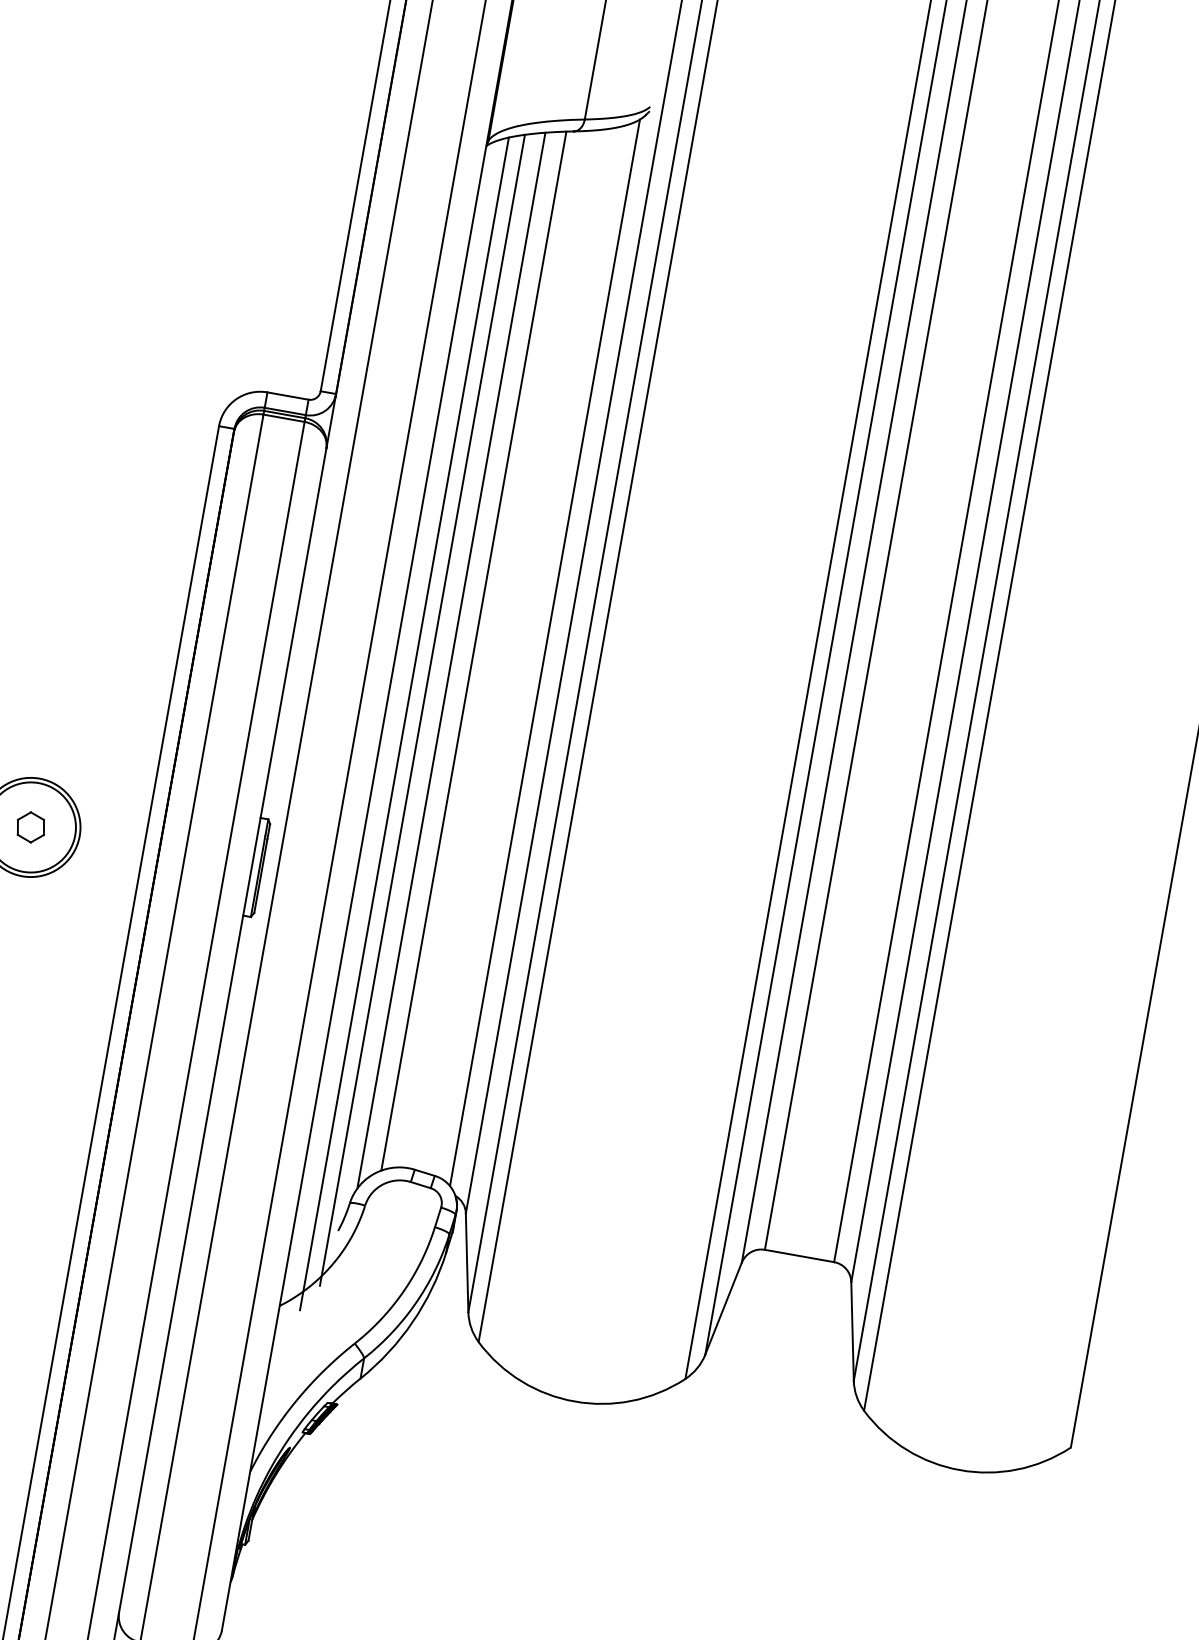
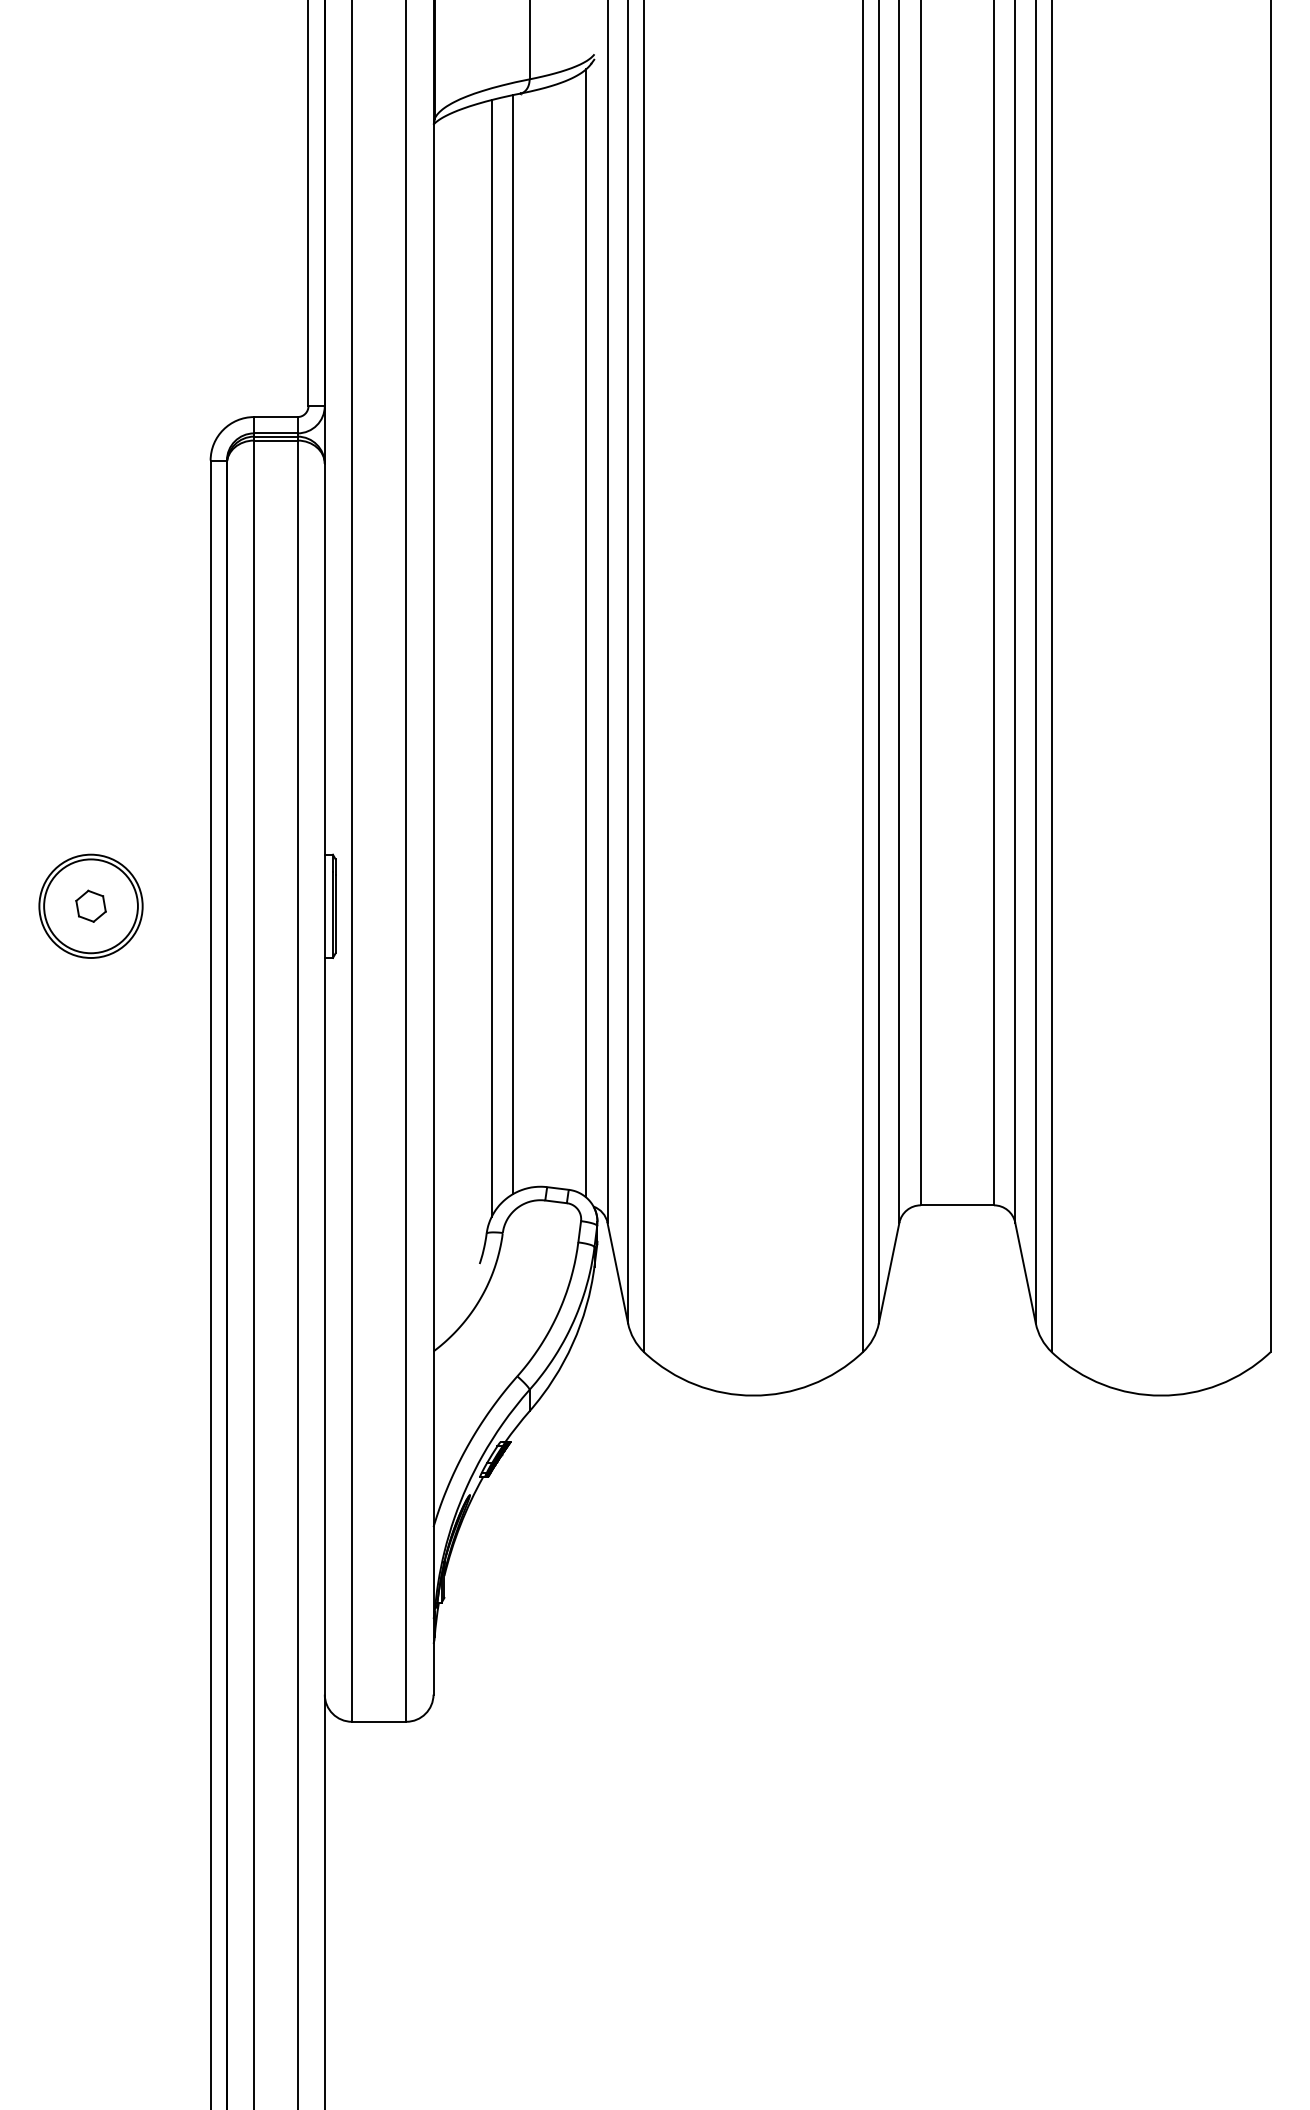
line: (422, 710) -> (471, 714), removed
line: (404, 723) -> (455, 731), removed

